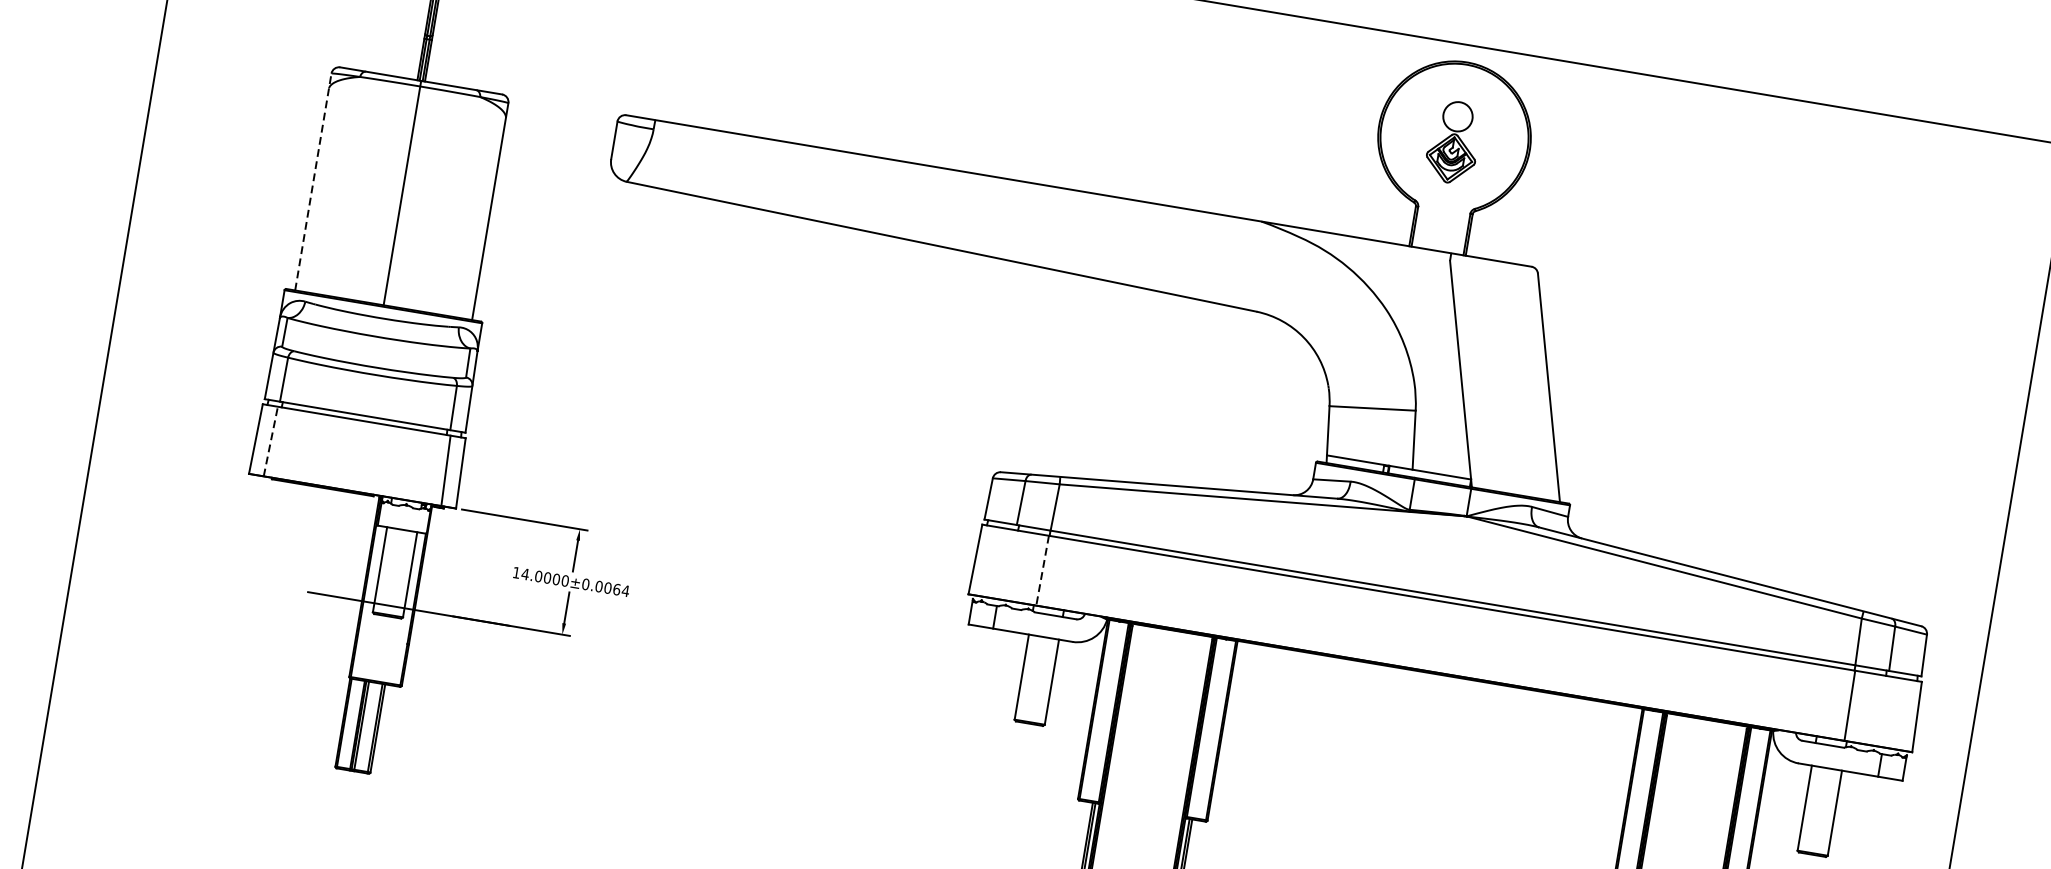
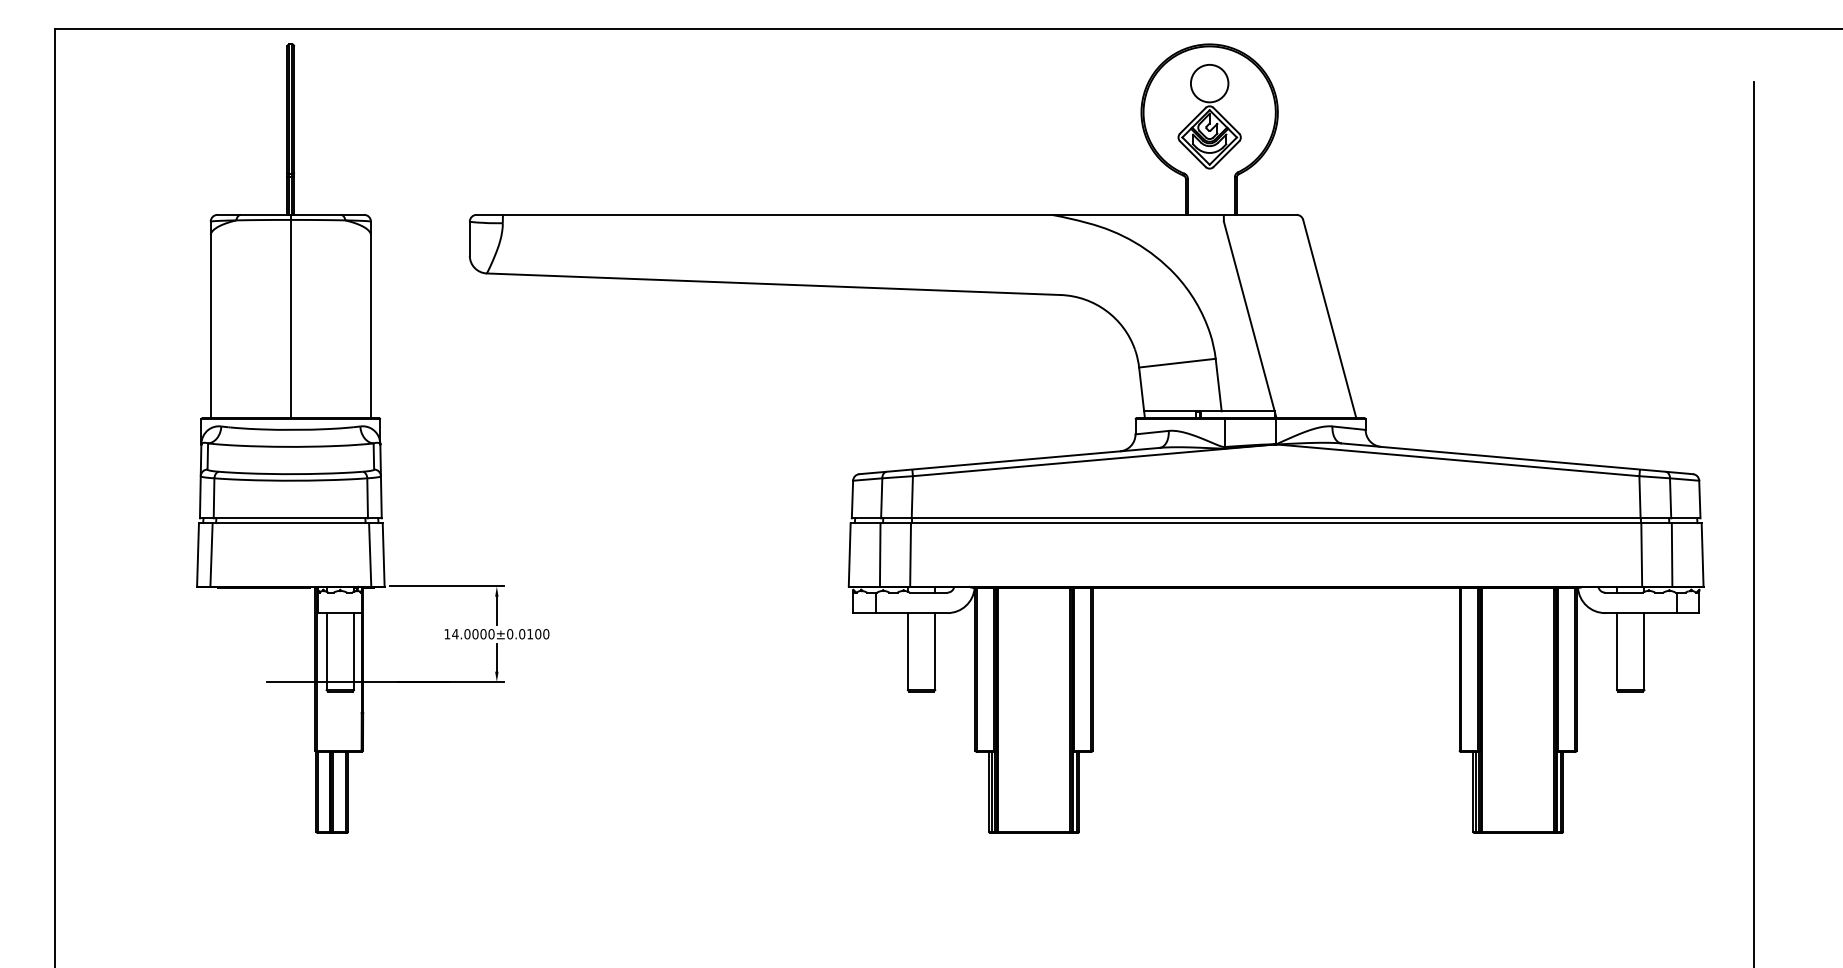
part: (1453, 142) -> (1209, 116), size x1.43
line: (313, 181) -> (210, 319), dashed -> solid
line: (270, 441) -> (211, 554), dashed -> solid
line: (1008, 564) -> (879, 554), added
line: (1042, 570) -> (910, 554), dashed -> solid
text: (617, 589) -> (538, 634), 14.0000±0.0064 -> 14.0000±0.0100
line: (1882, 710) -> (1671, 554), added

